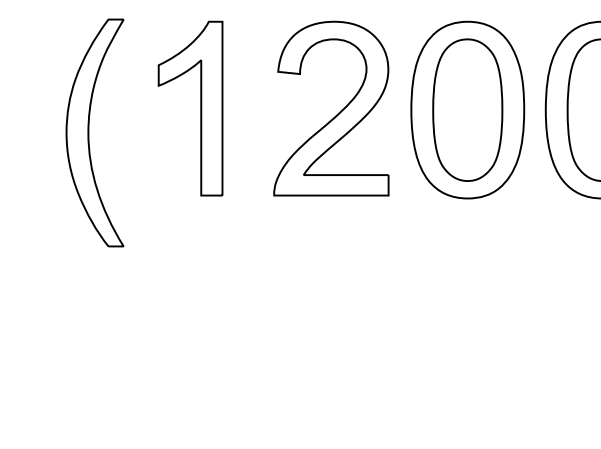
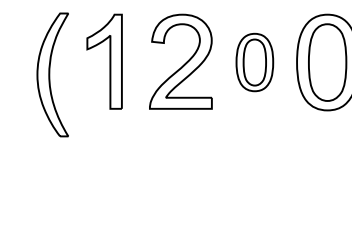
part: (467, 110) -> (254, 62), size x0.6

